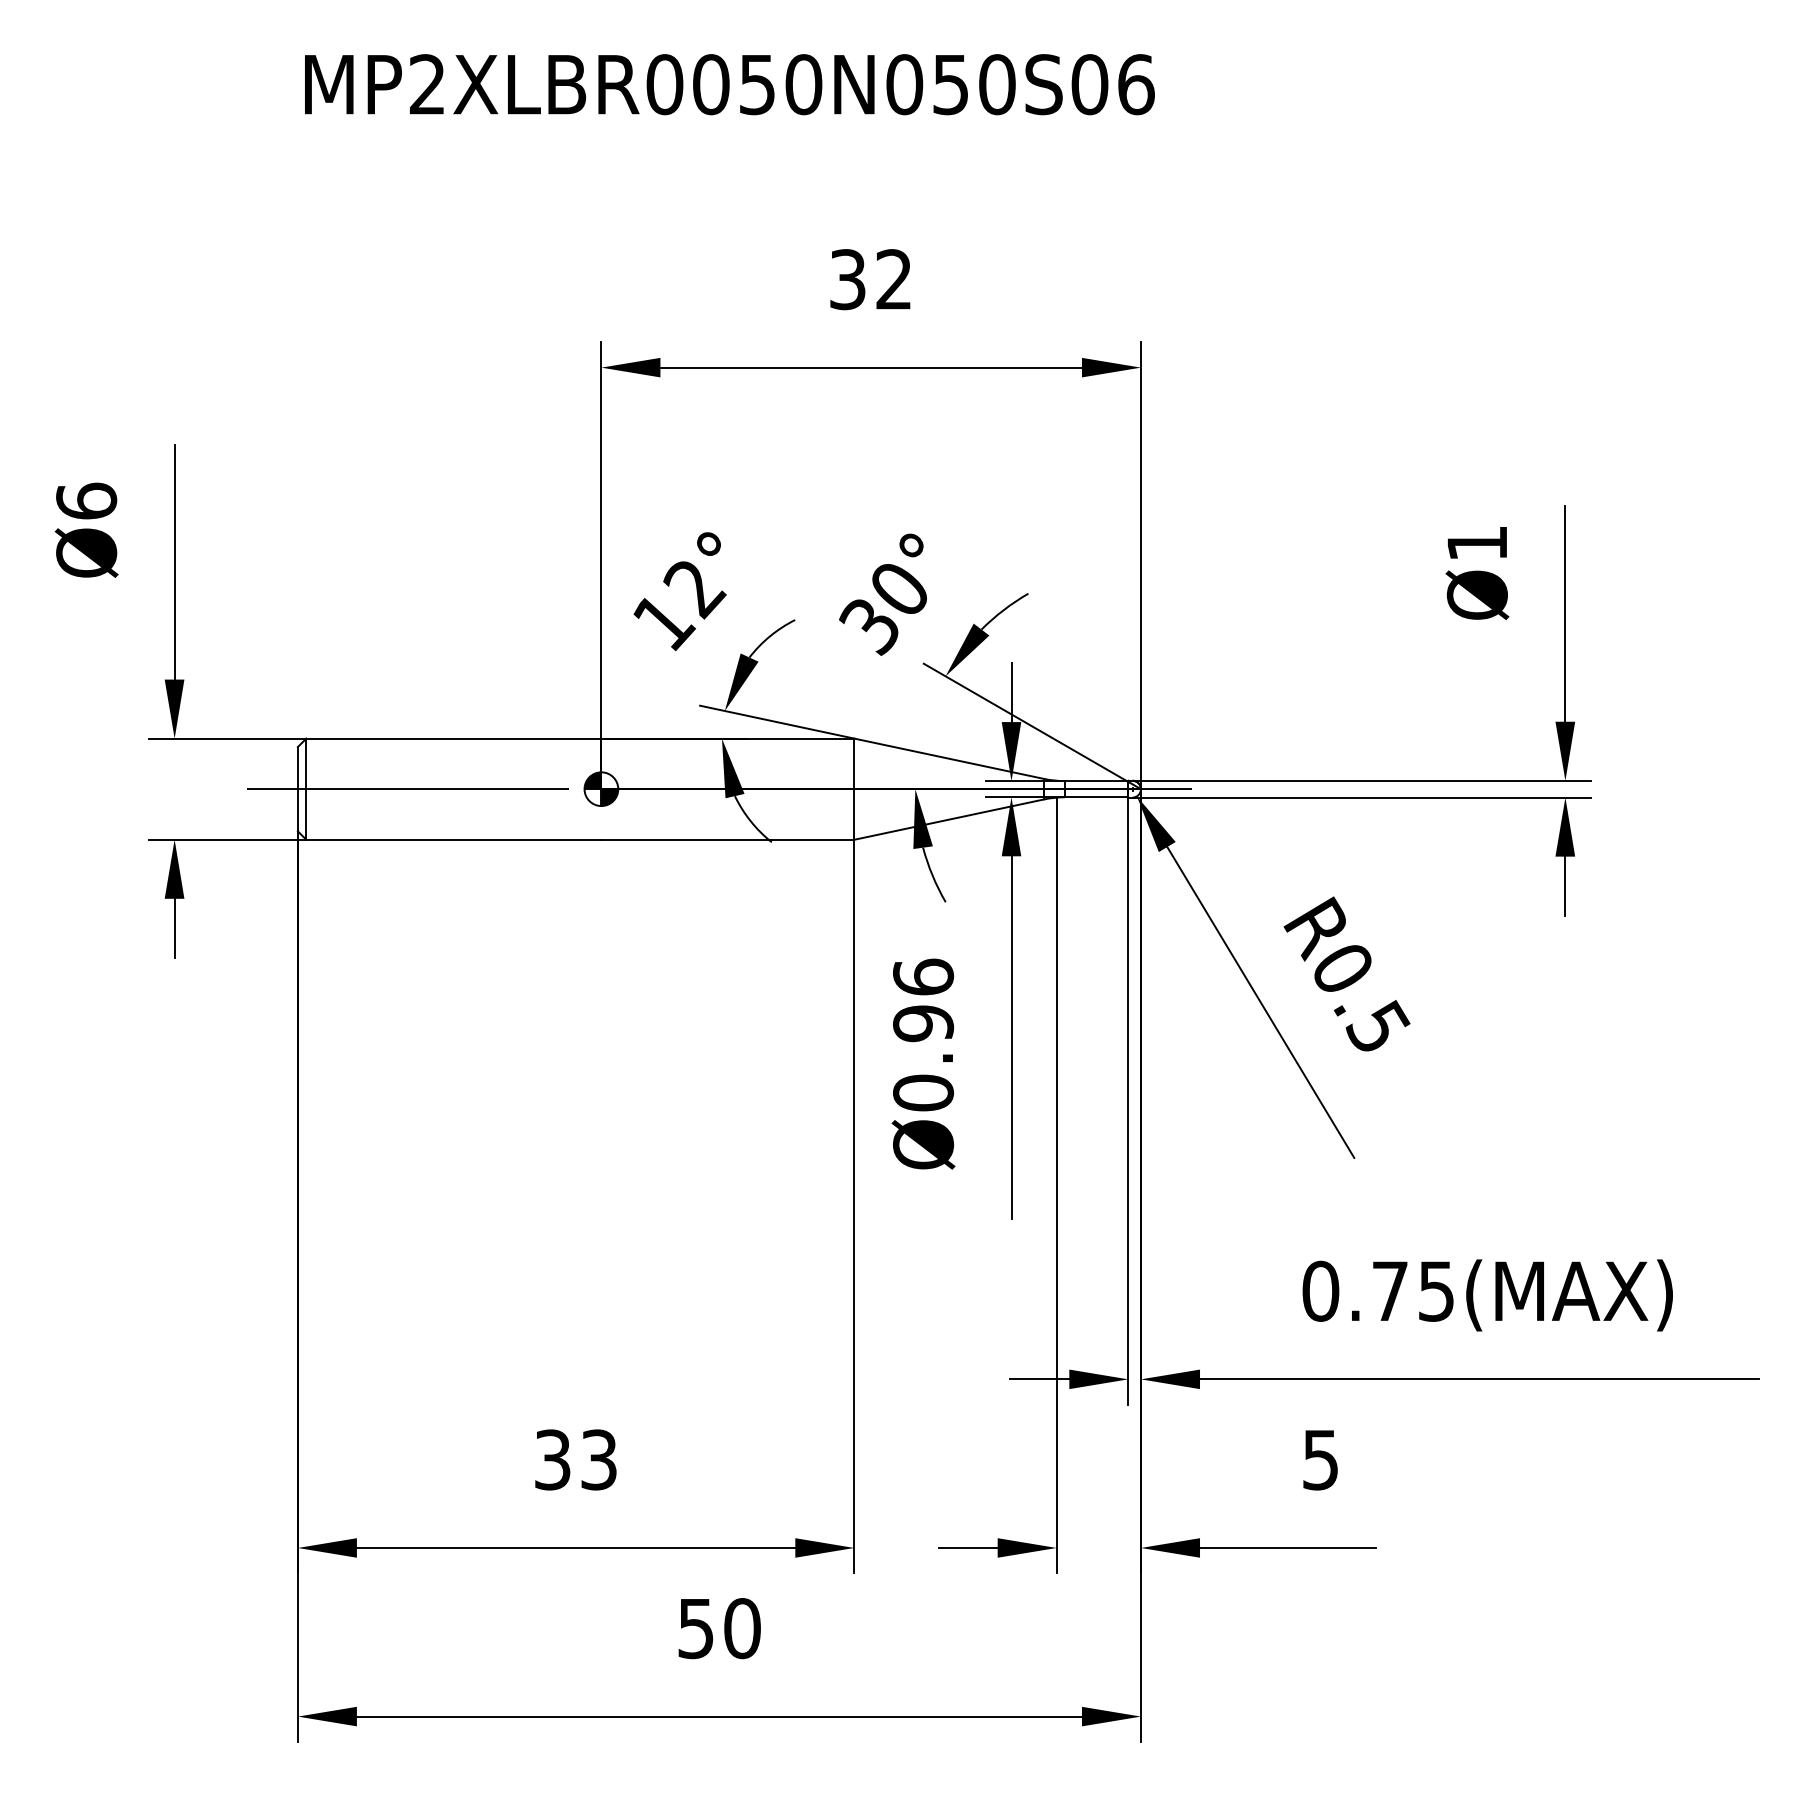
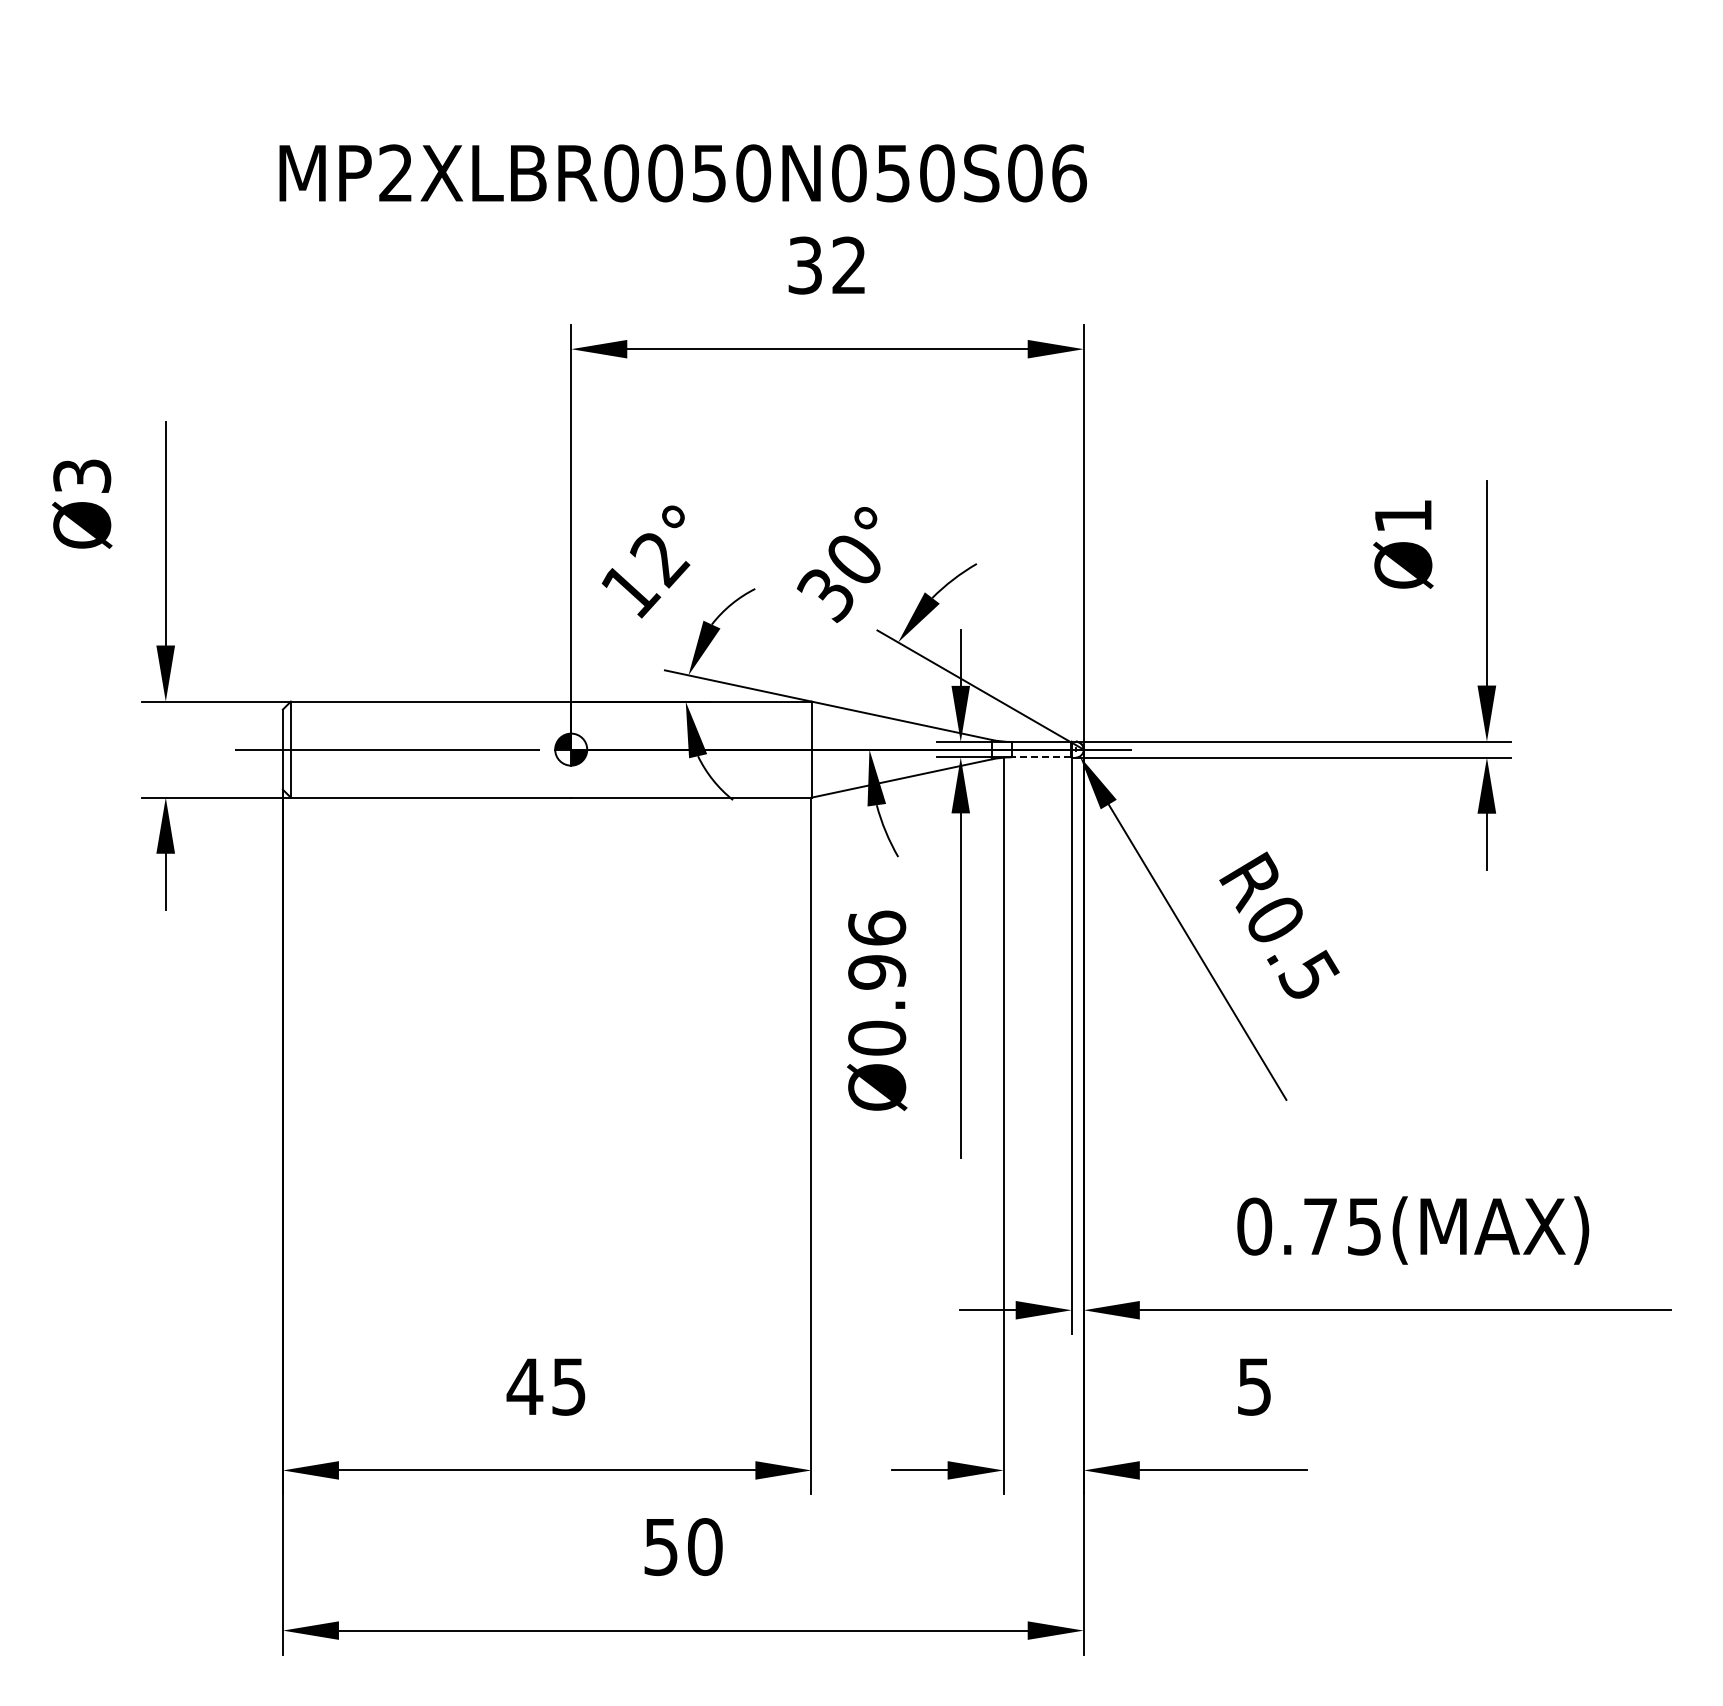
text: (729, 84) -> (682, 173), moved
text: (86, 500) -> (82, 475), Ø6 -> Ø3
line: (1096, 797) -> (1041, 757), solid -> dashed
text: (574, 1459) -> (545, 1386), 33 -> 45

